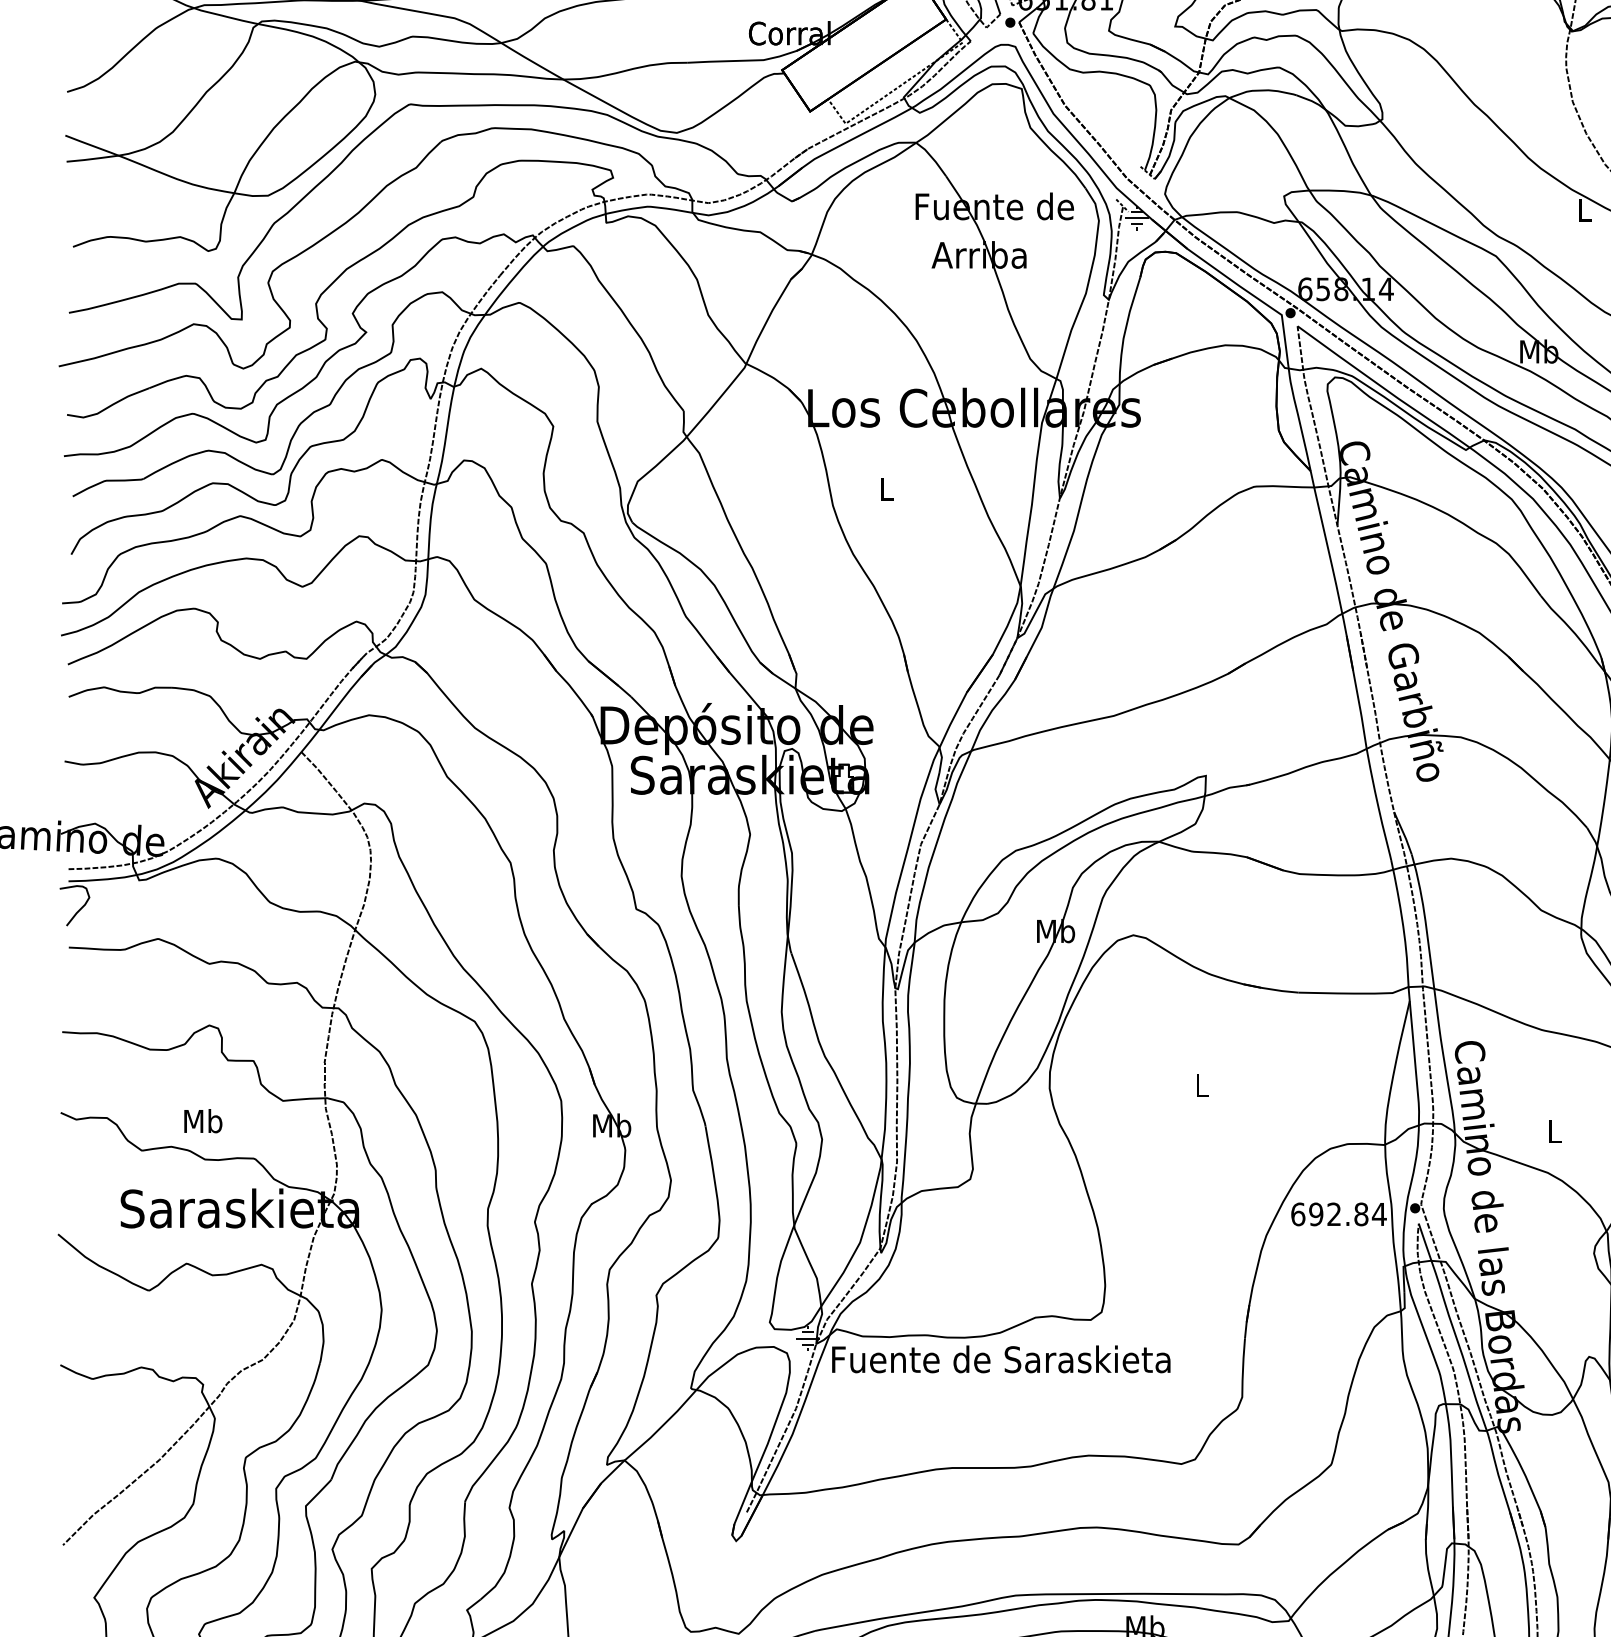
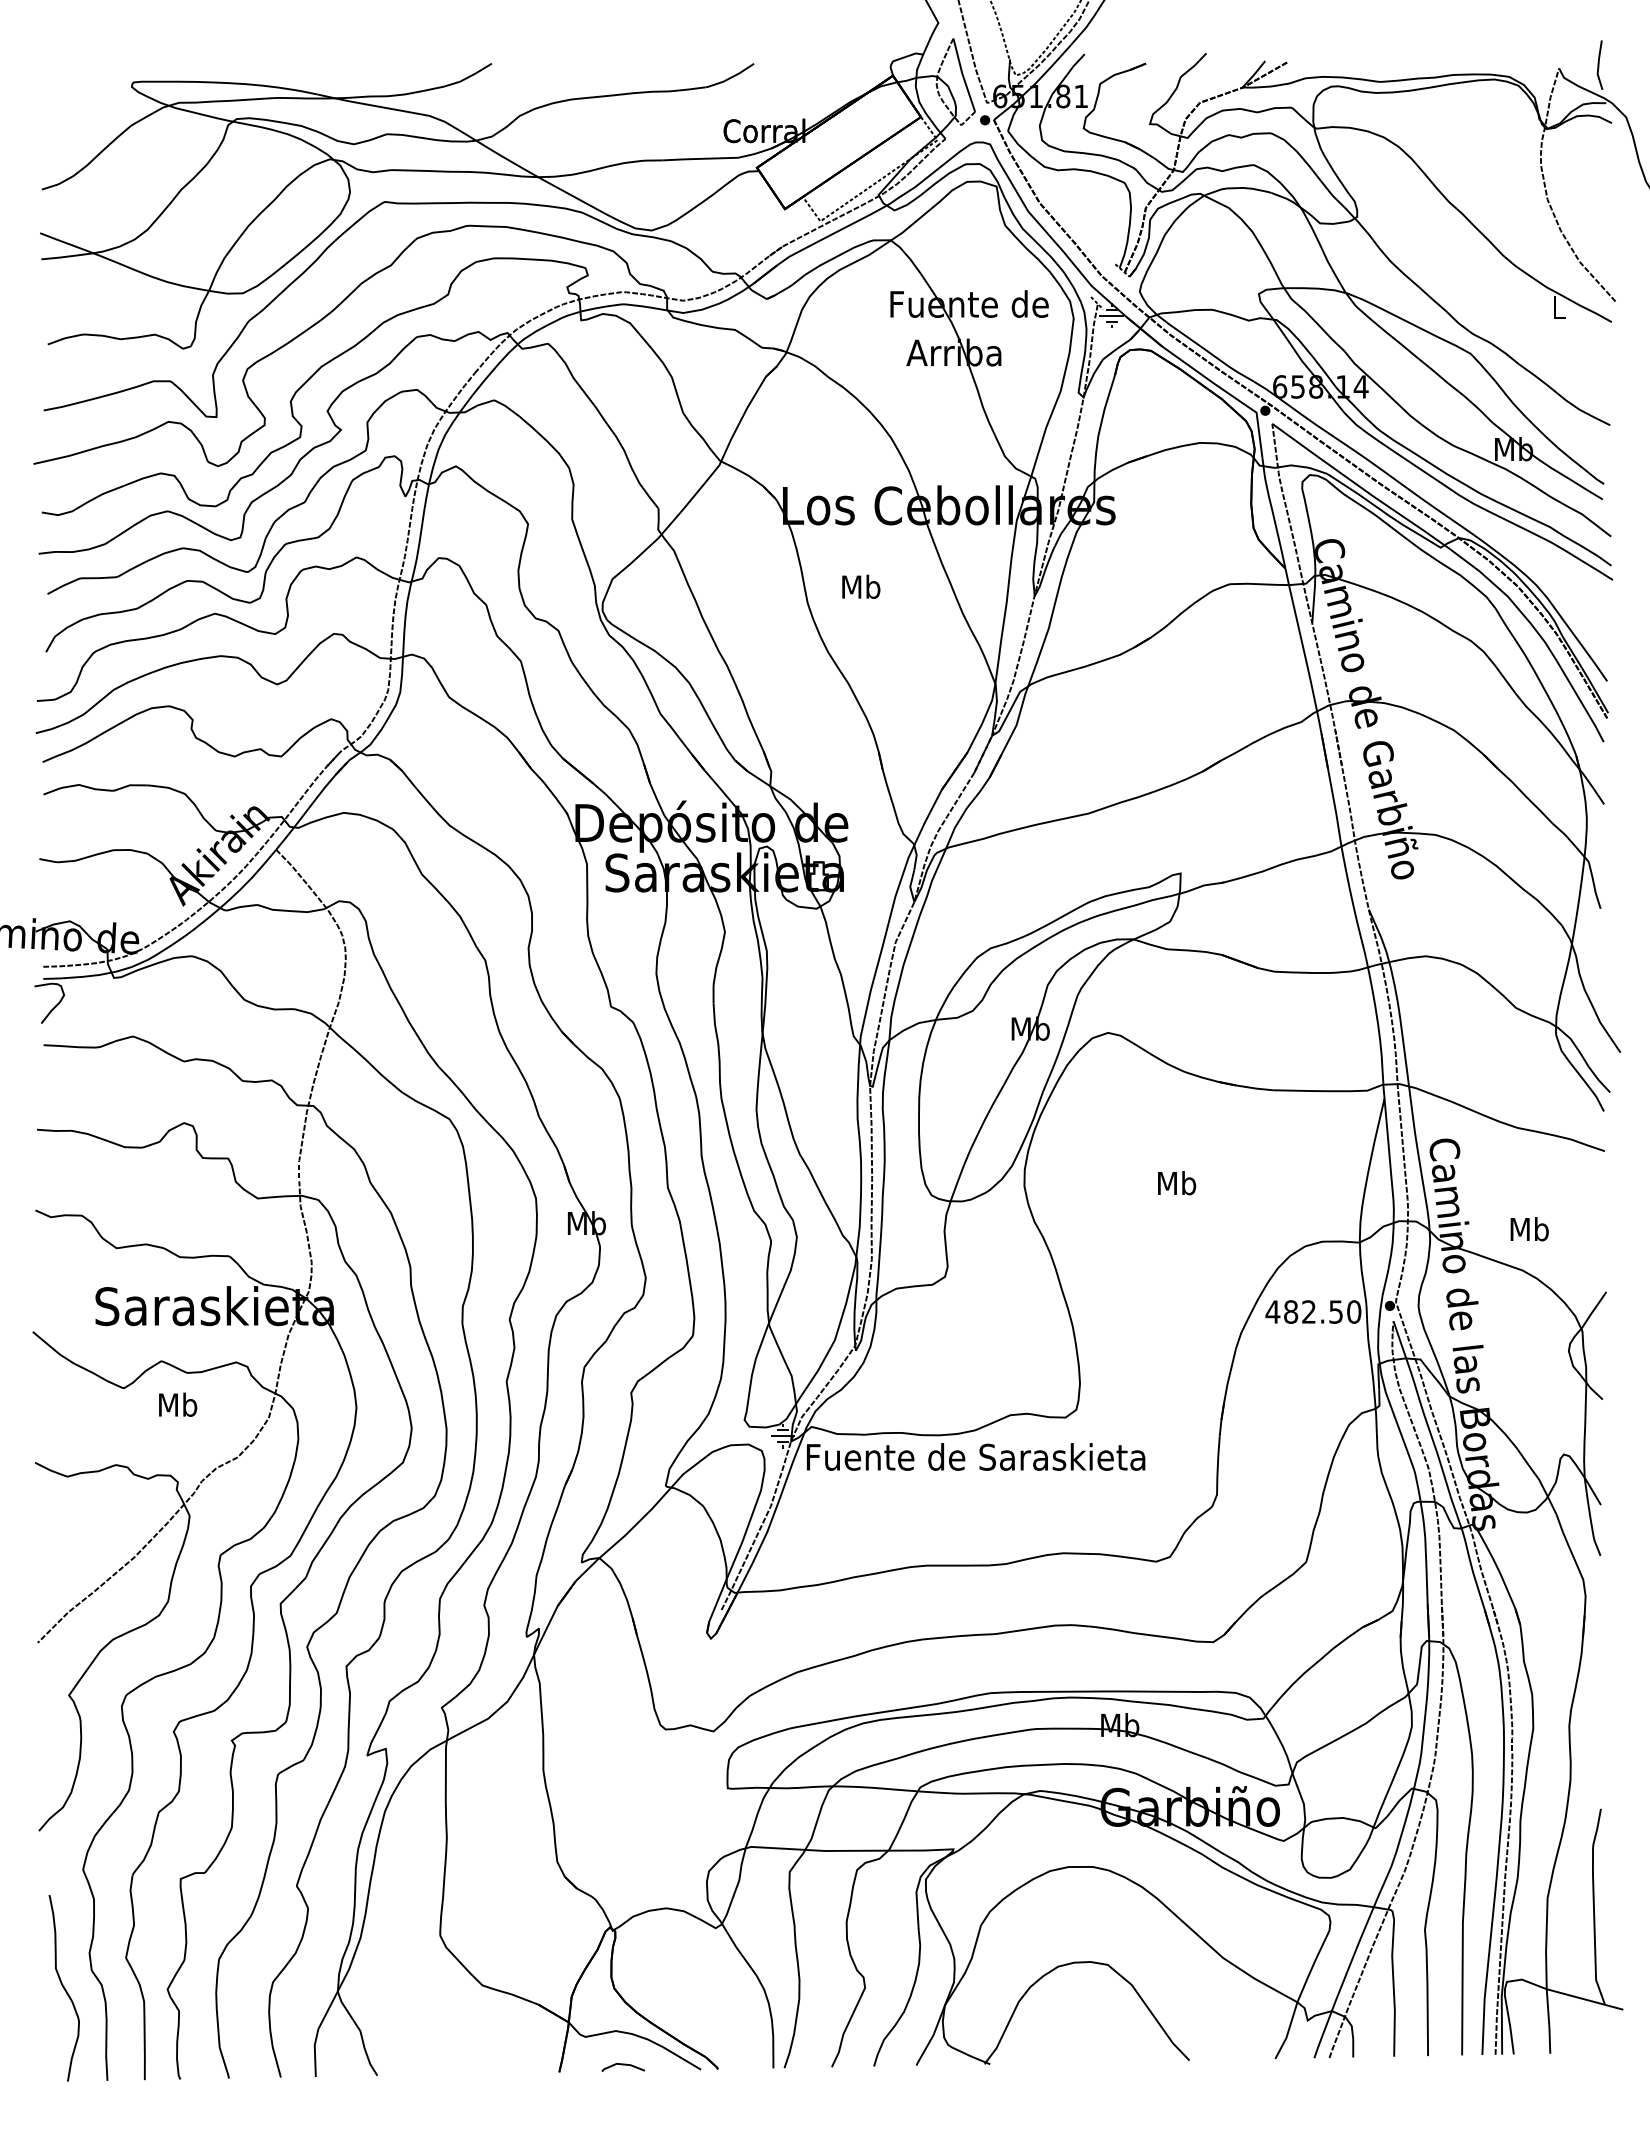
text: (886, 488) -> (861, 586), L -> Mb
text: (1202, 1085) -> (1177, 1183), L -> Mb
text: (203, 1120) -> (178, 1404), moved
text: (1554, 1131) -> (1529, 1229), L -> Mb
text: (1338, 1213) -> (1313, 1311), 692.84 -> 482.50

